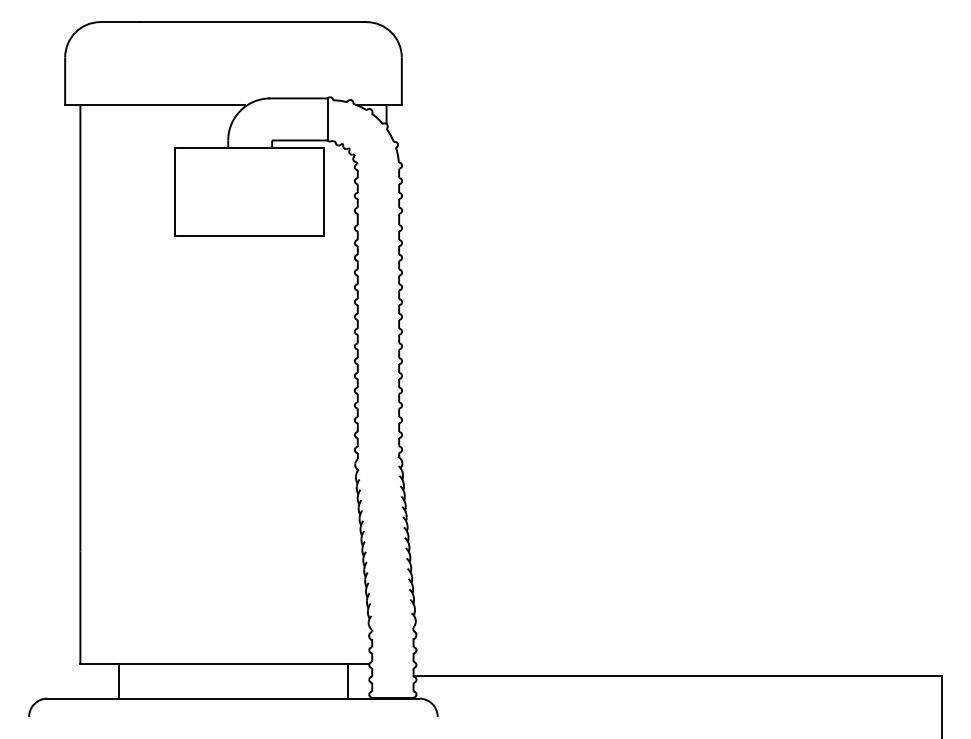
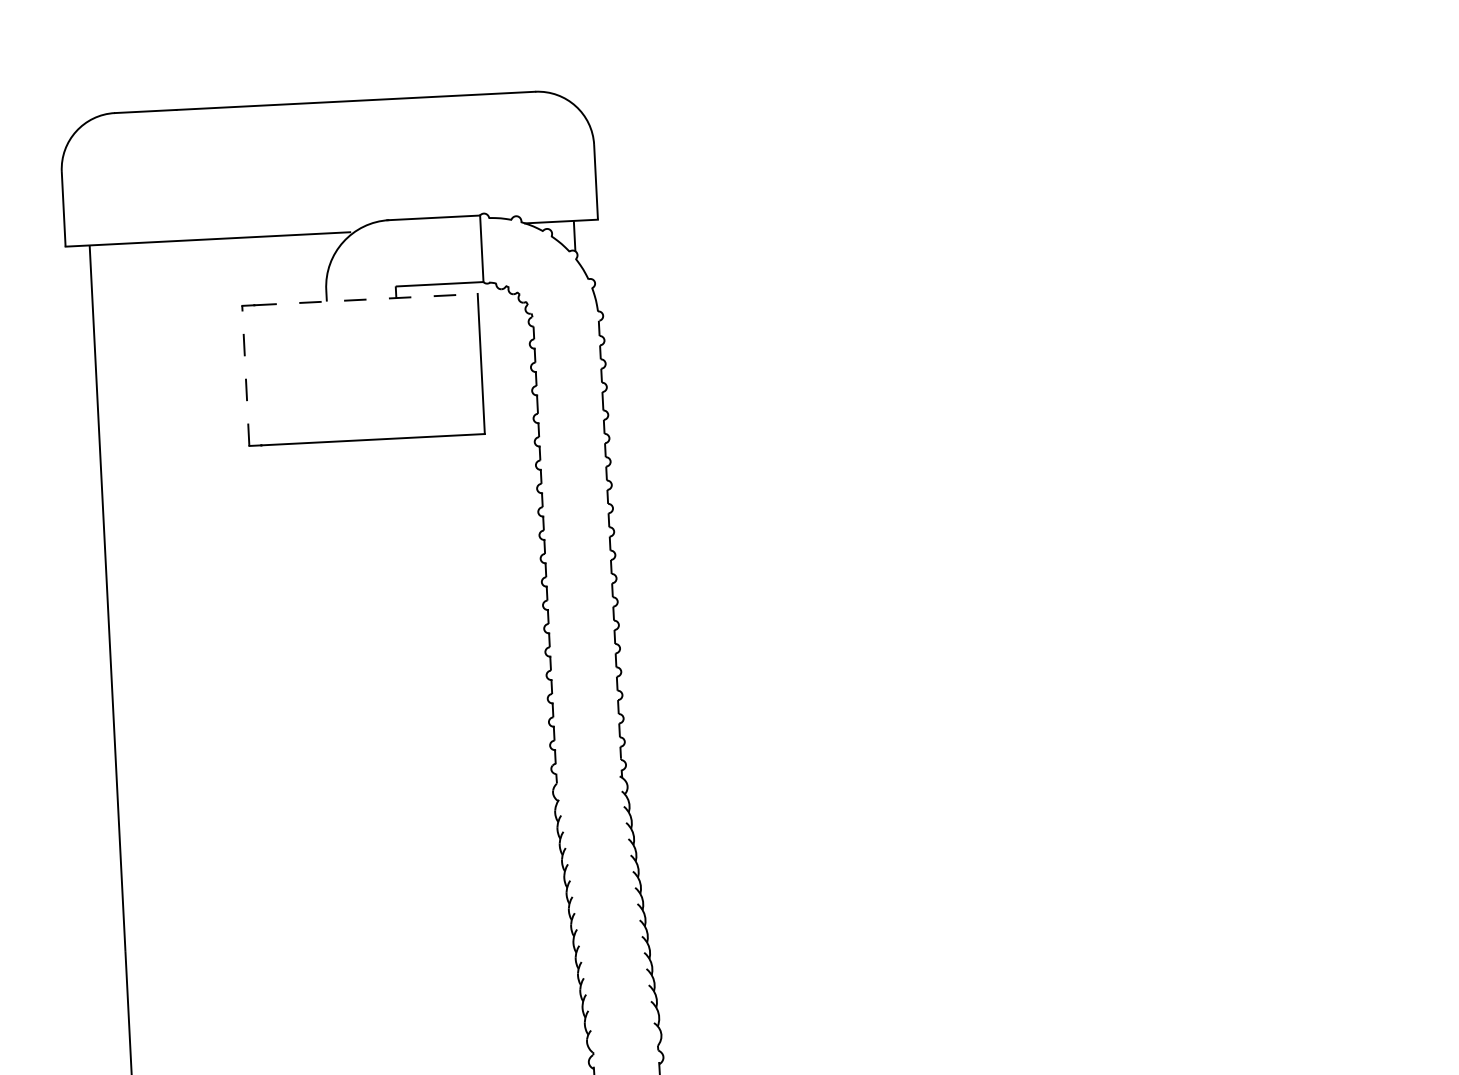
line: (253, 147) -> (366, 299), solid -> dashed
line: (174, 191) -> (245, 375), solid -> dashed

